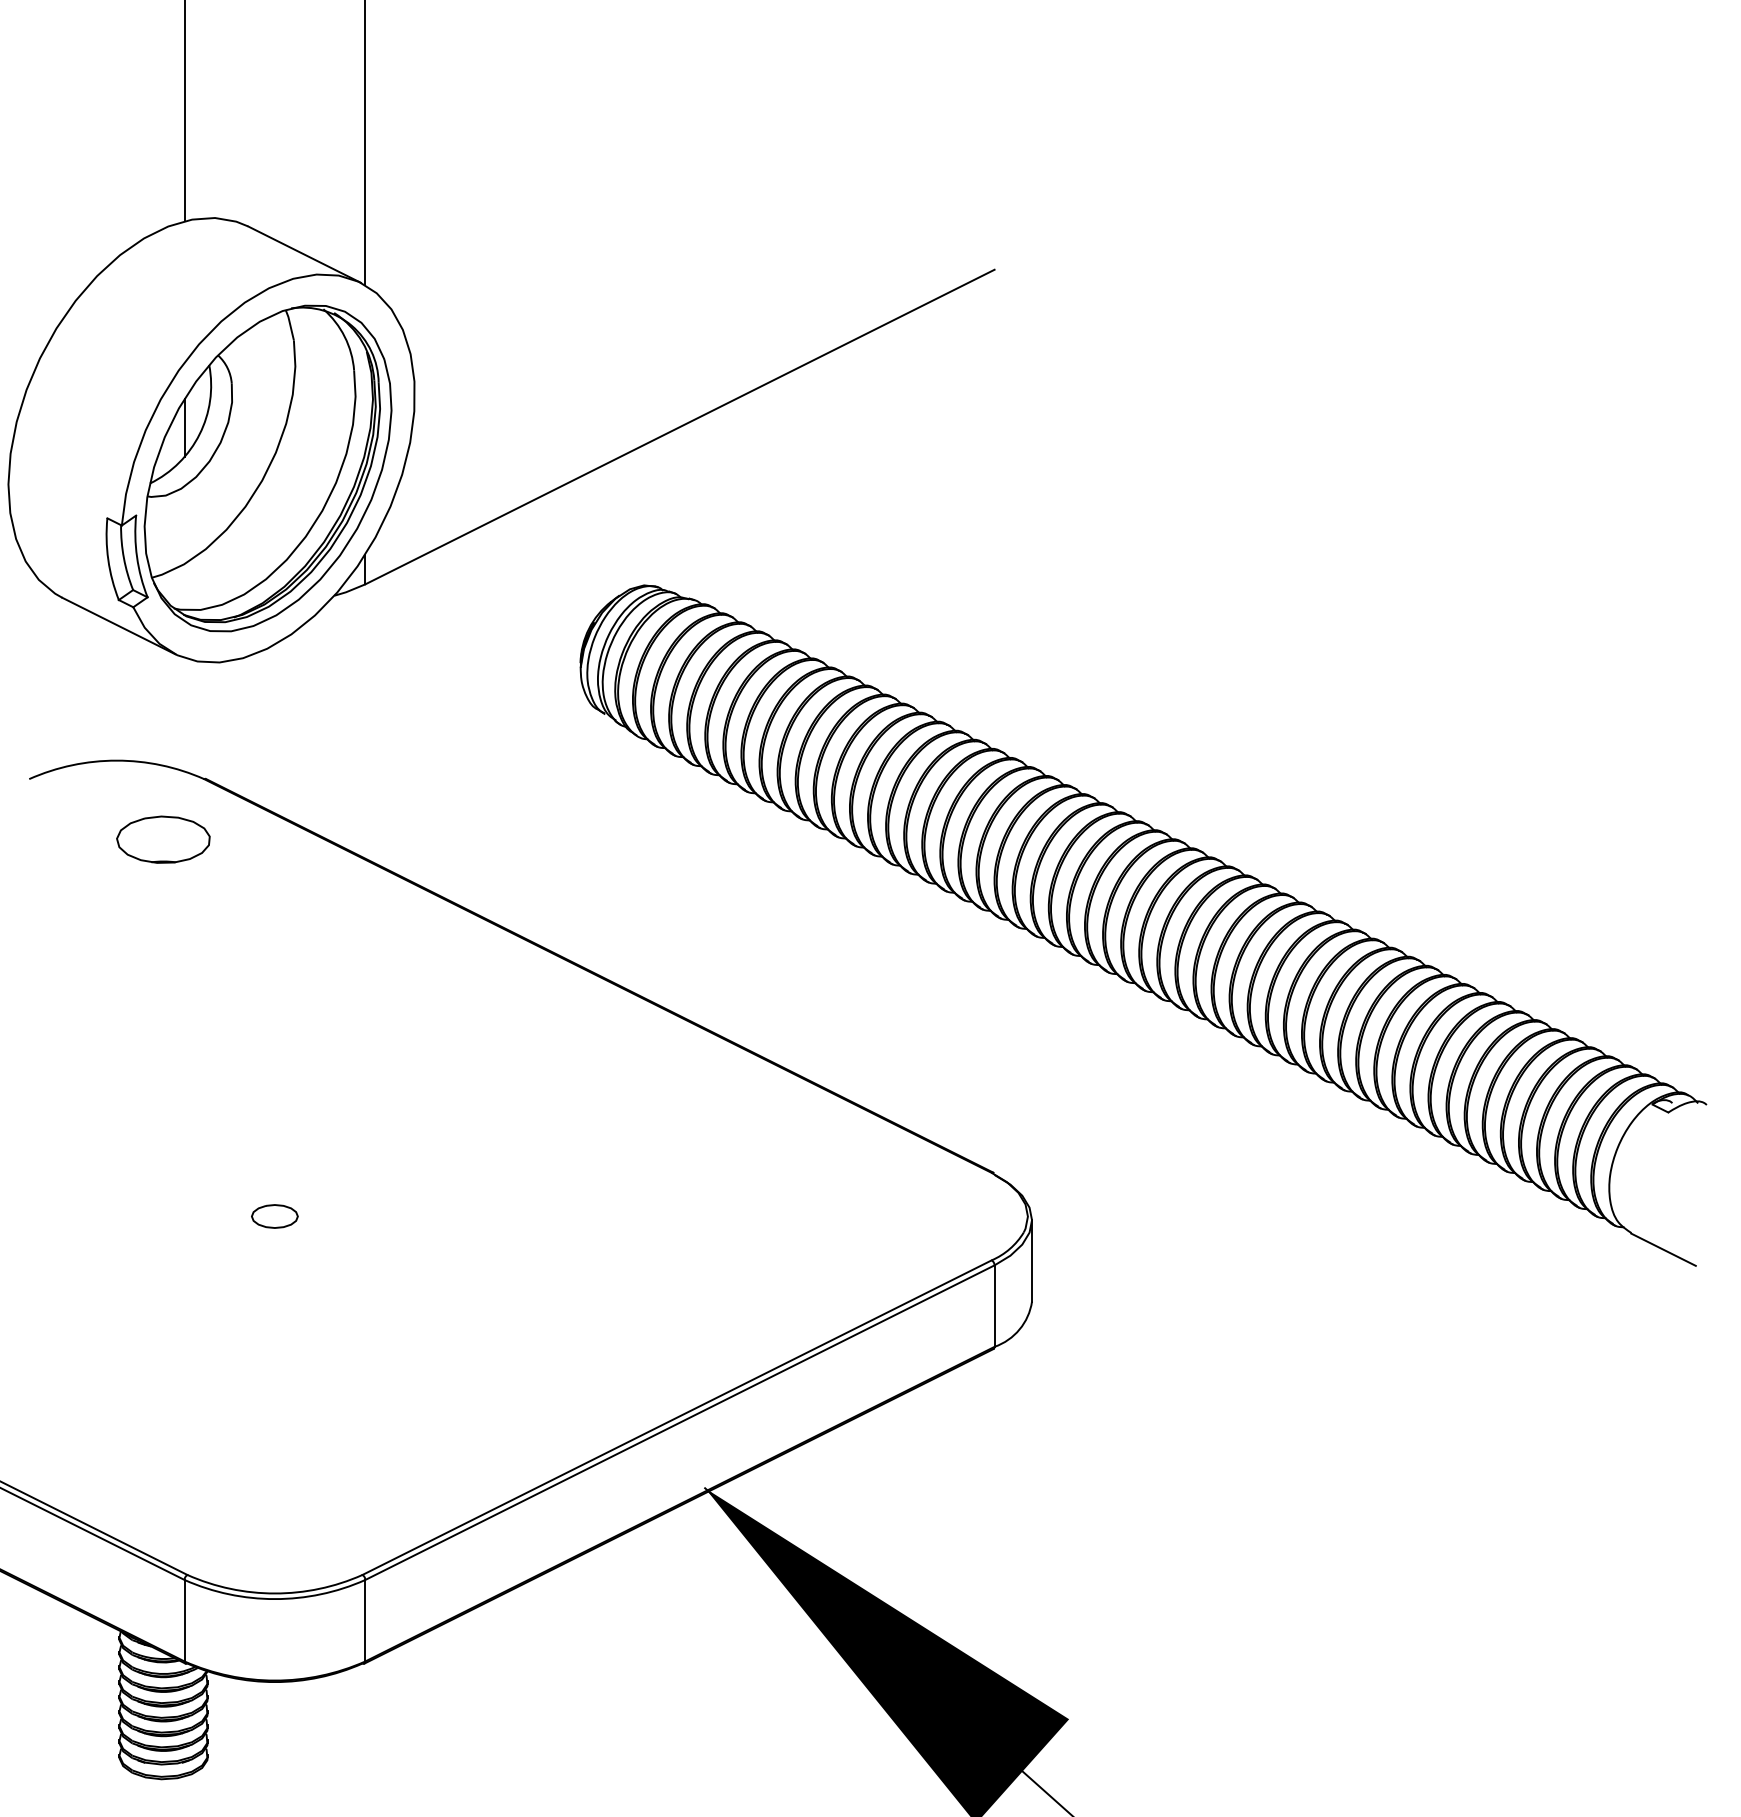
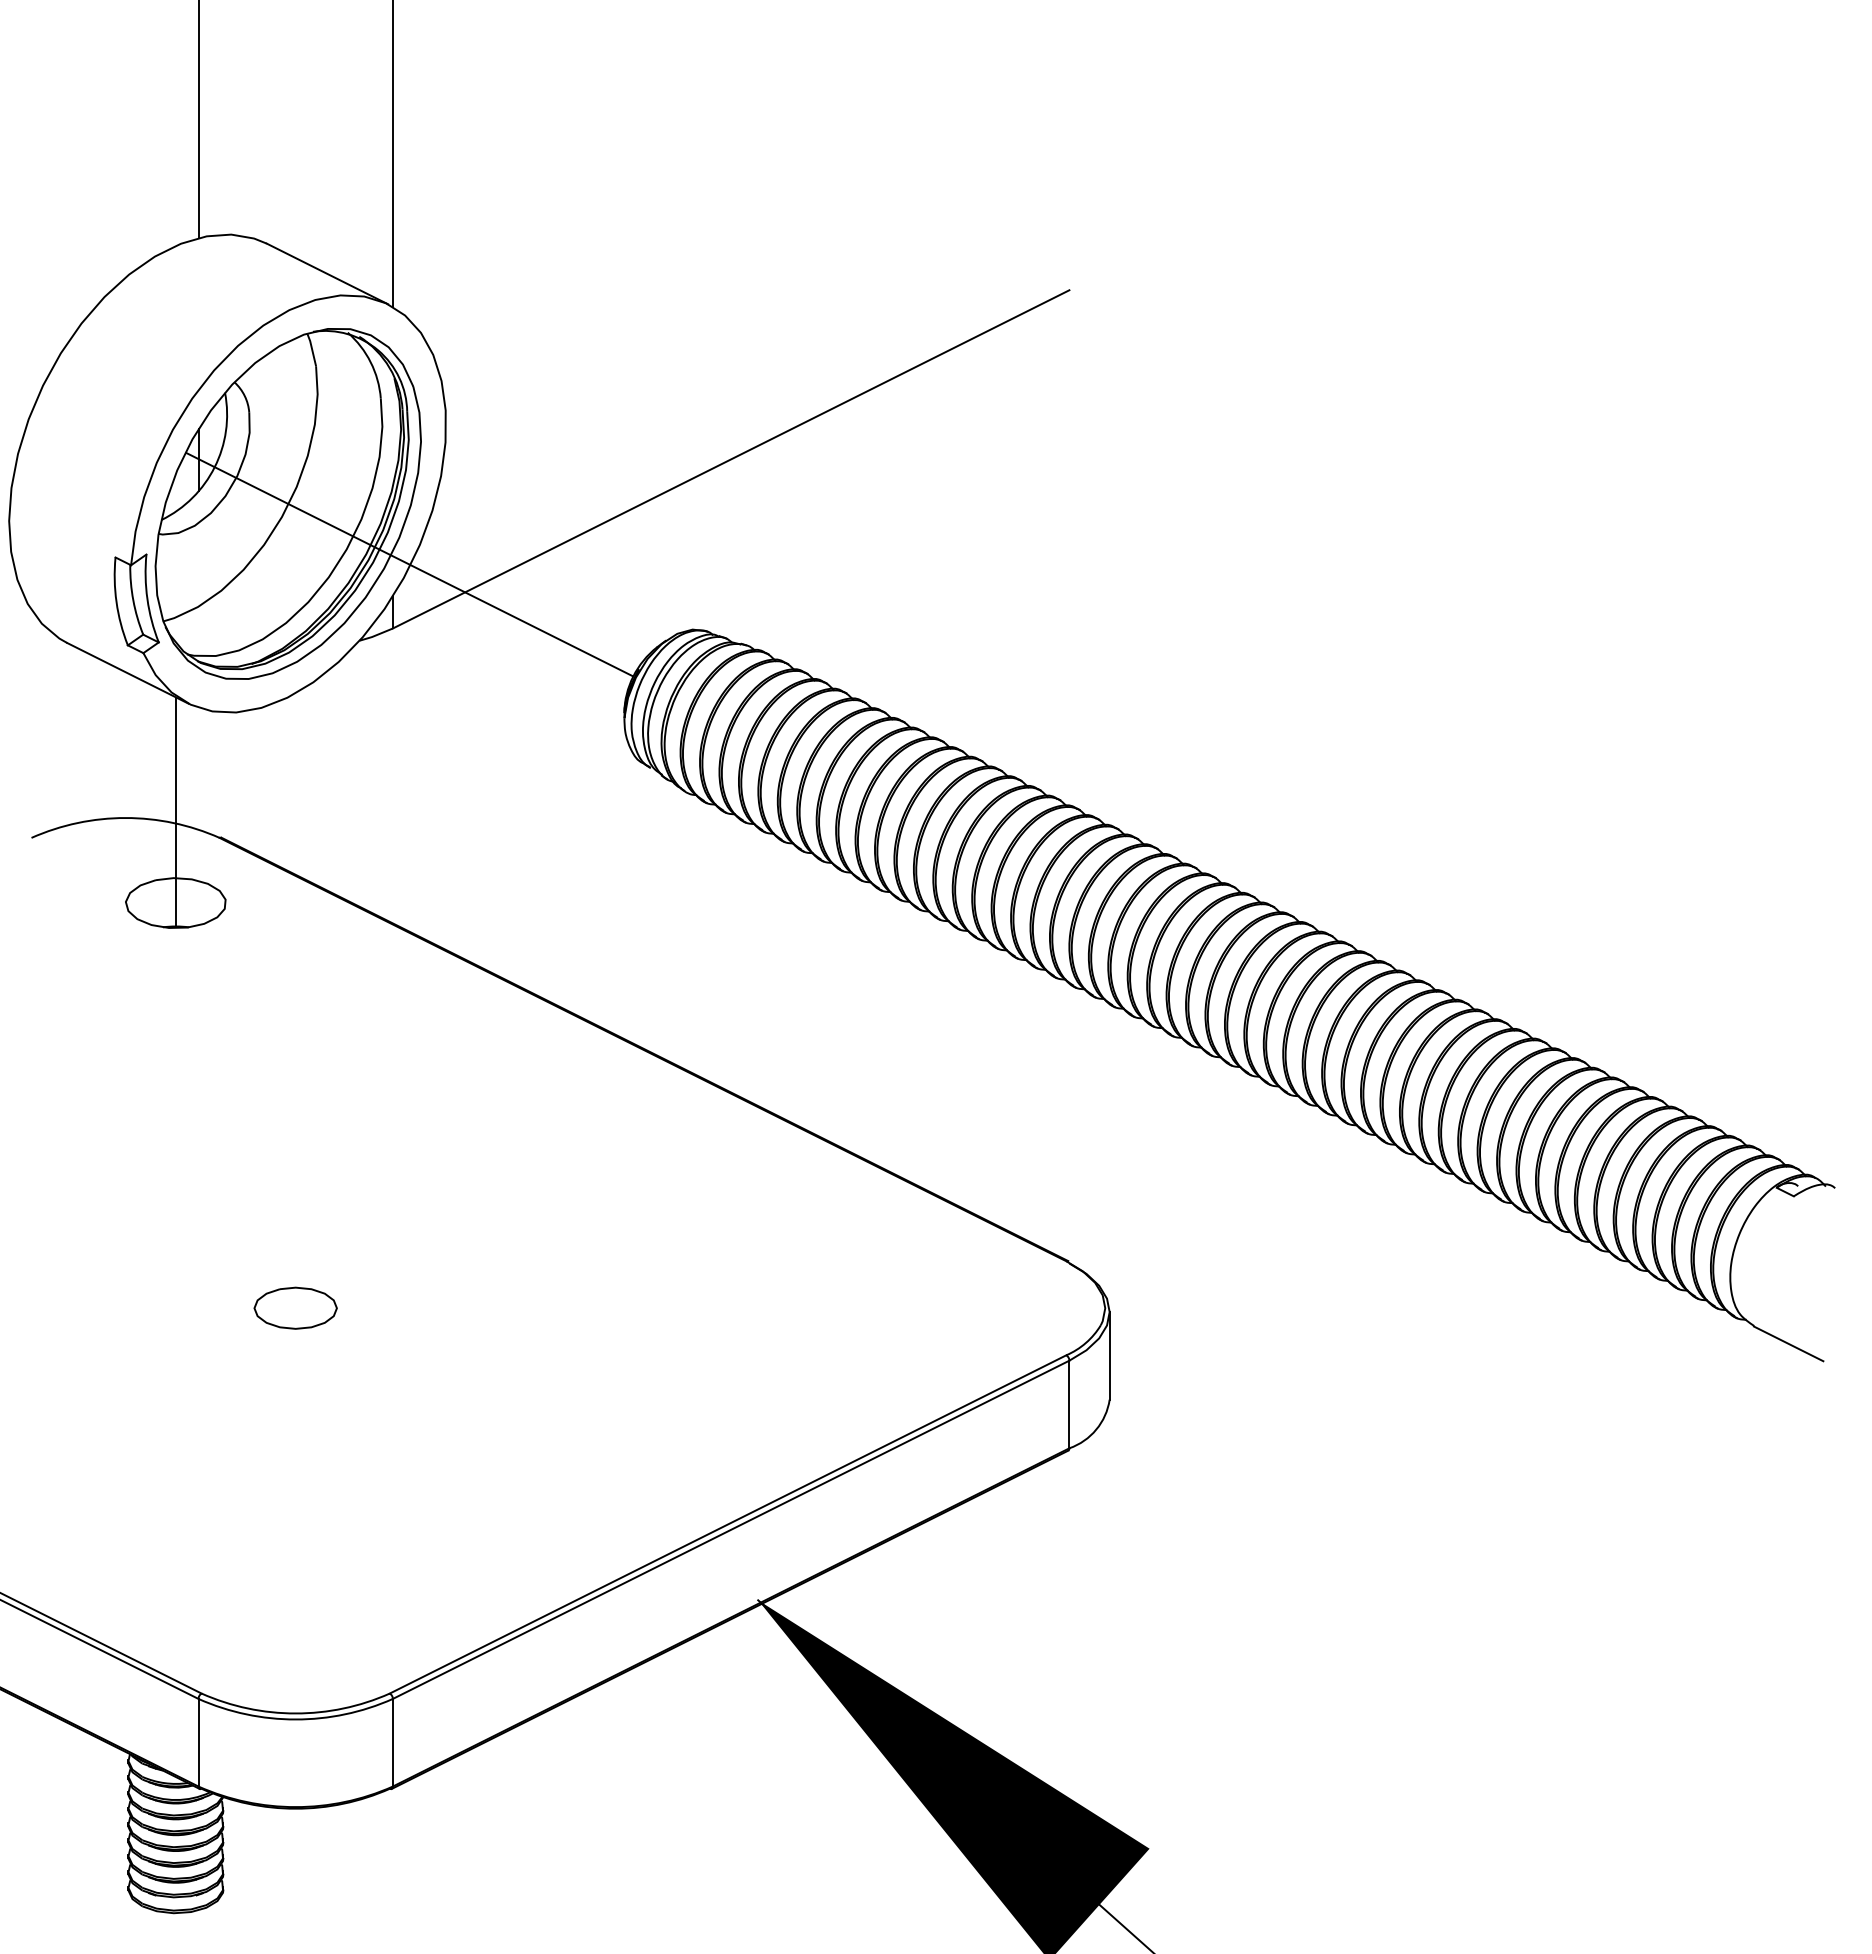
line: (380, 524) -> (409, 564), added
line: (163, 755) -> (175, 812), added
part: (274, 1215) -> (295, 1307), size x1.67

